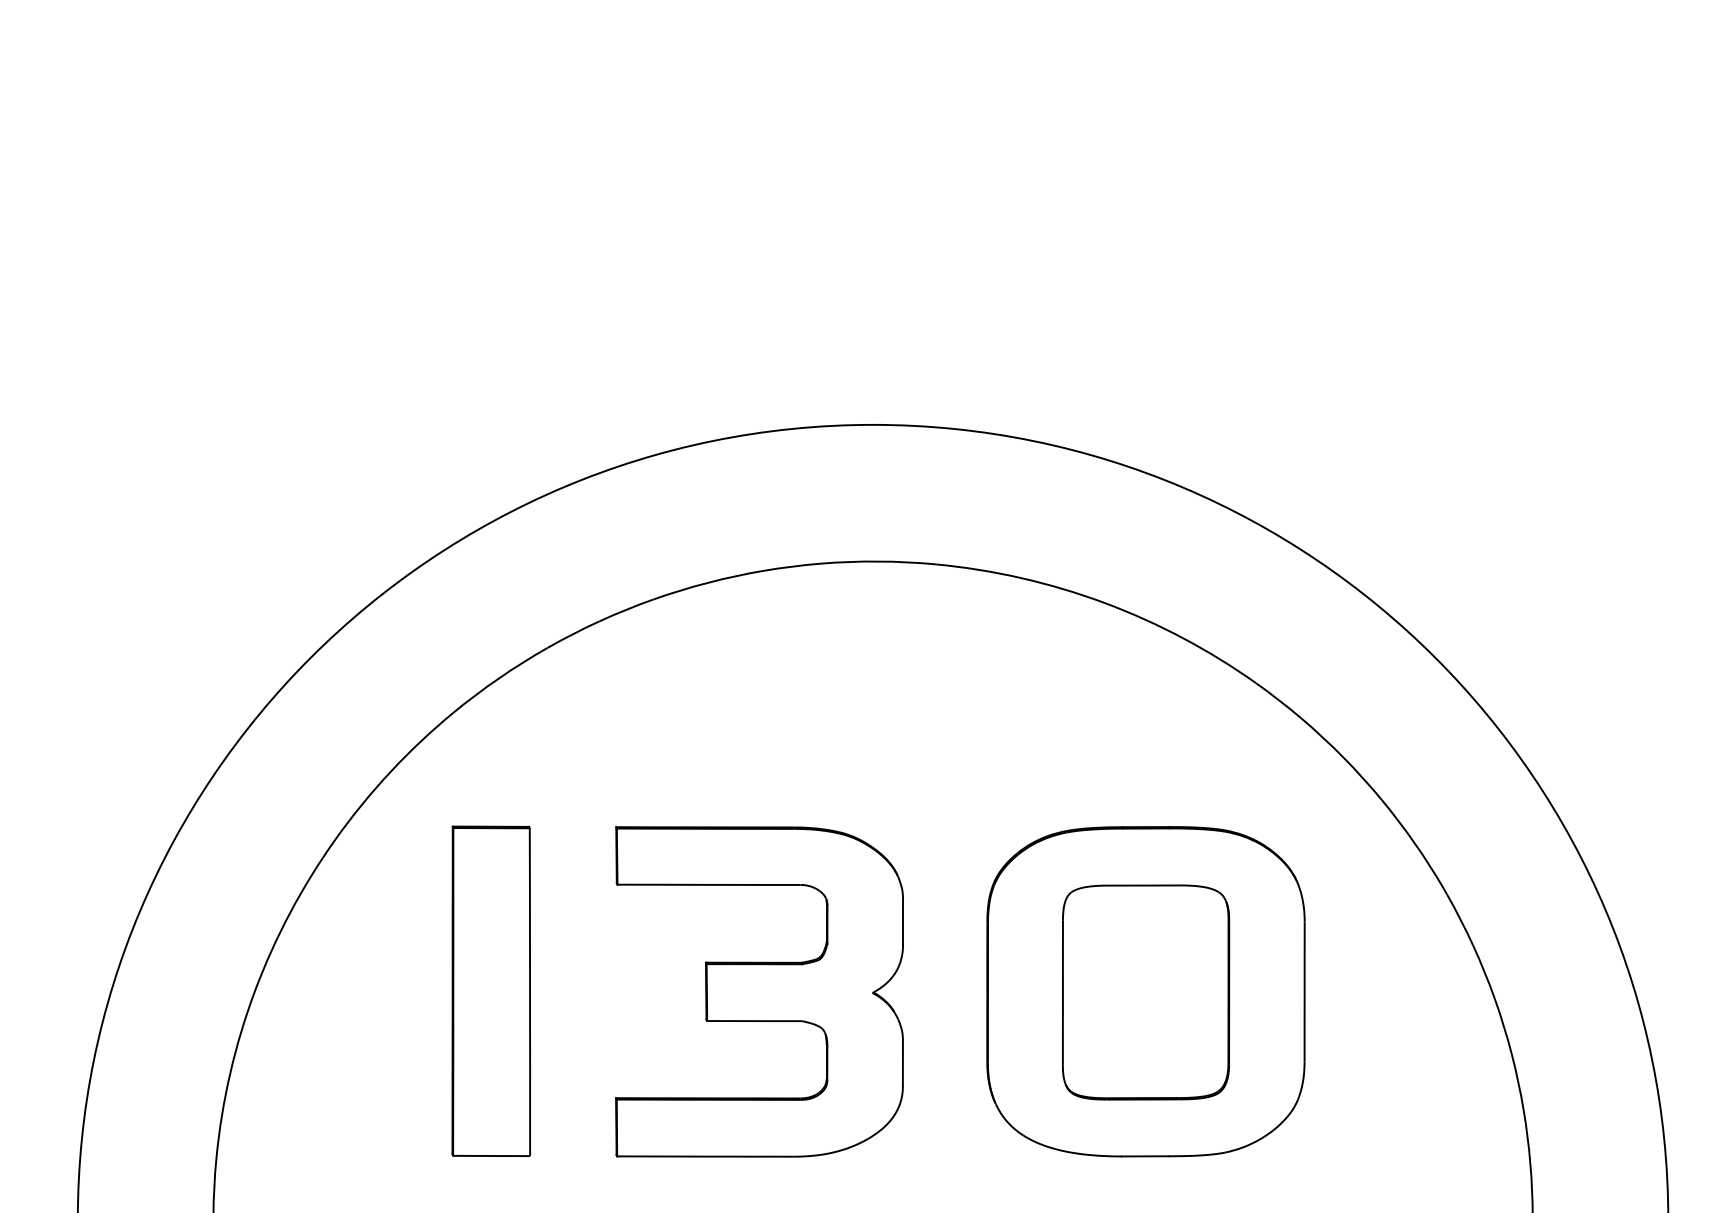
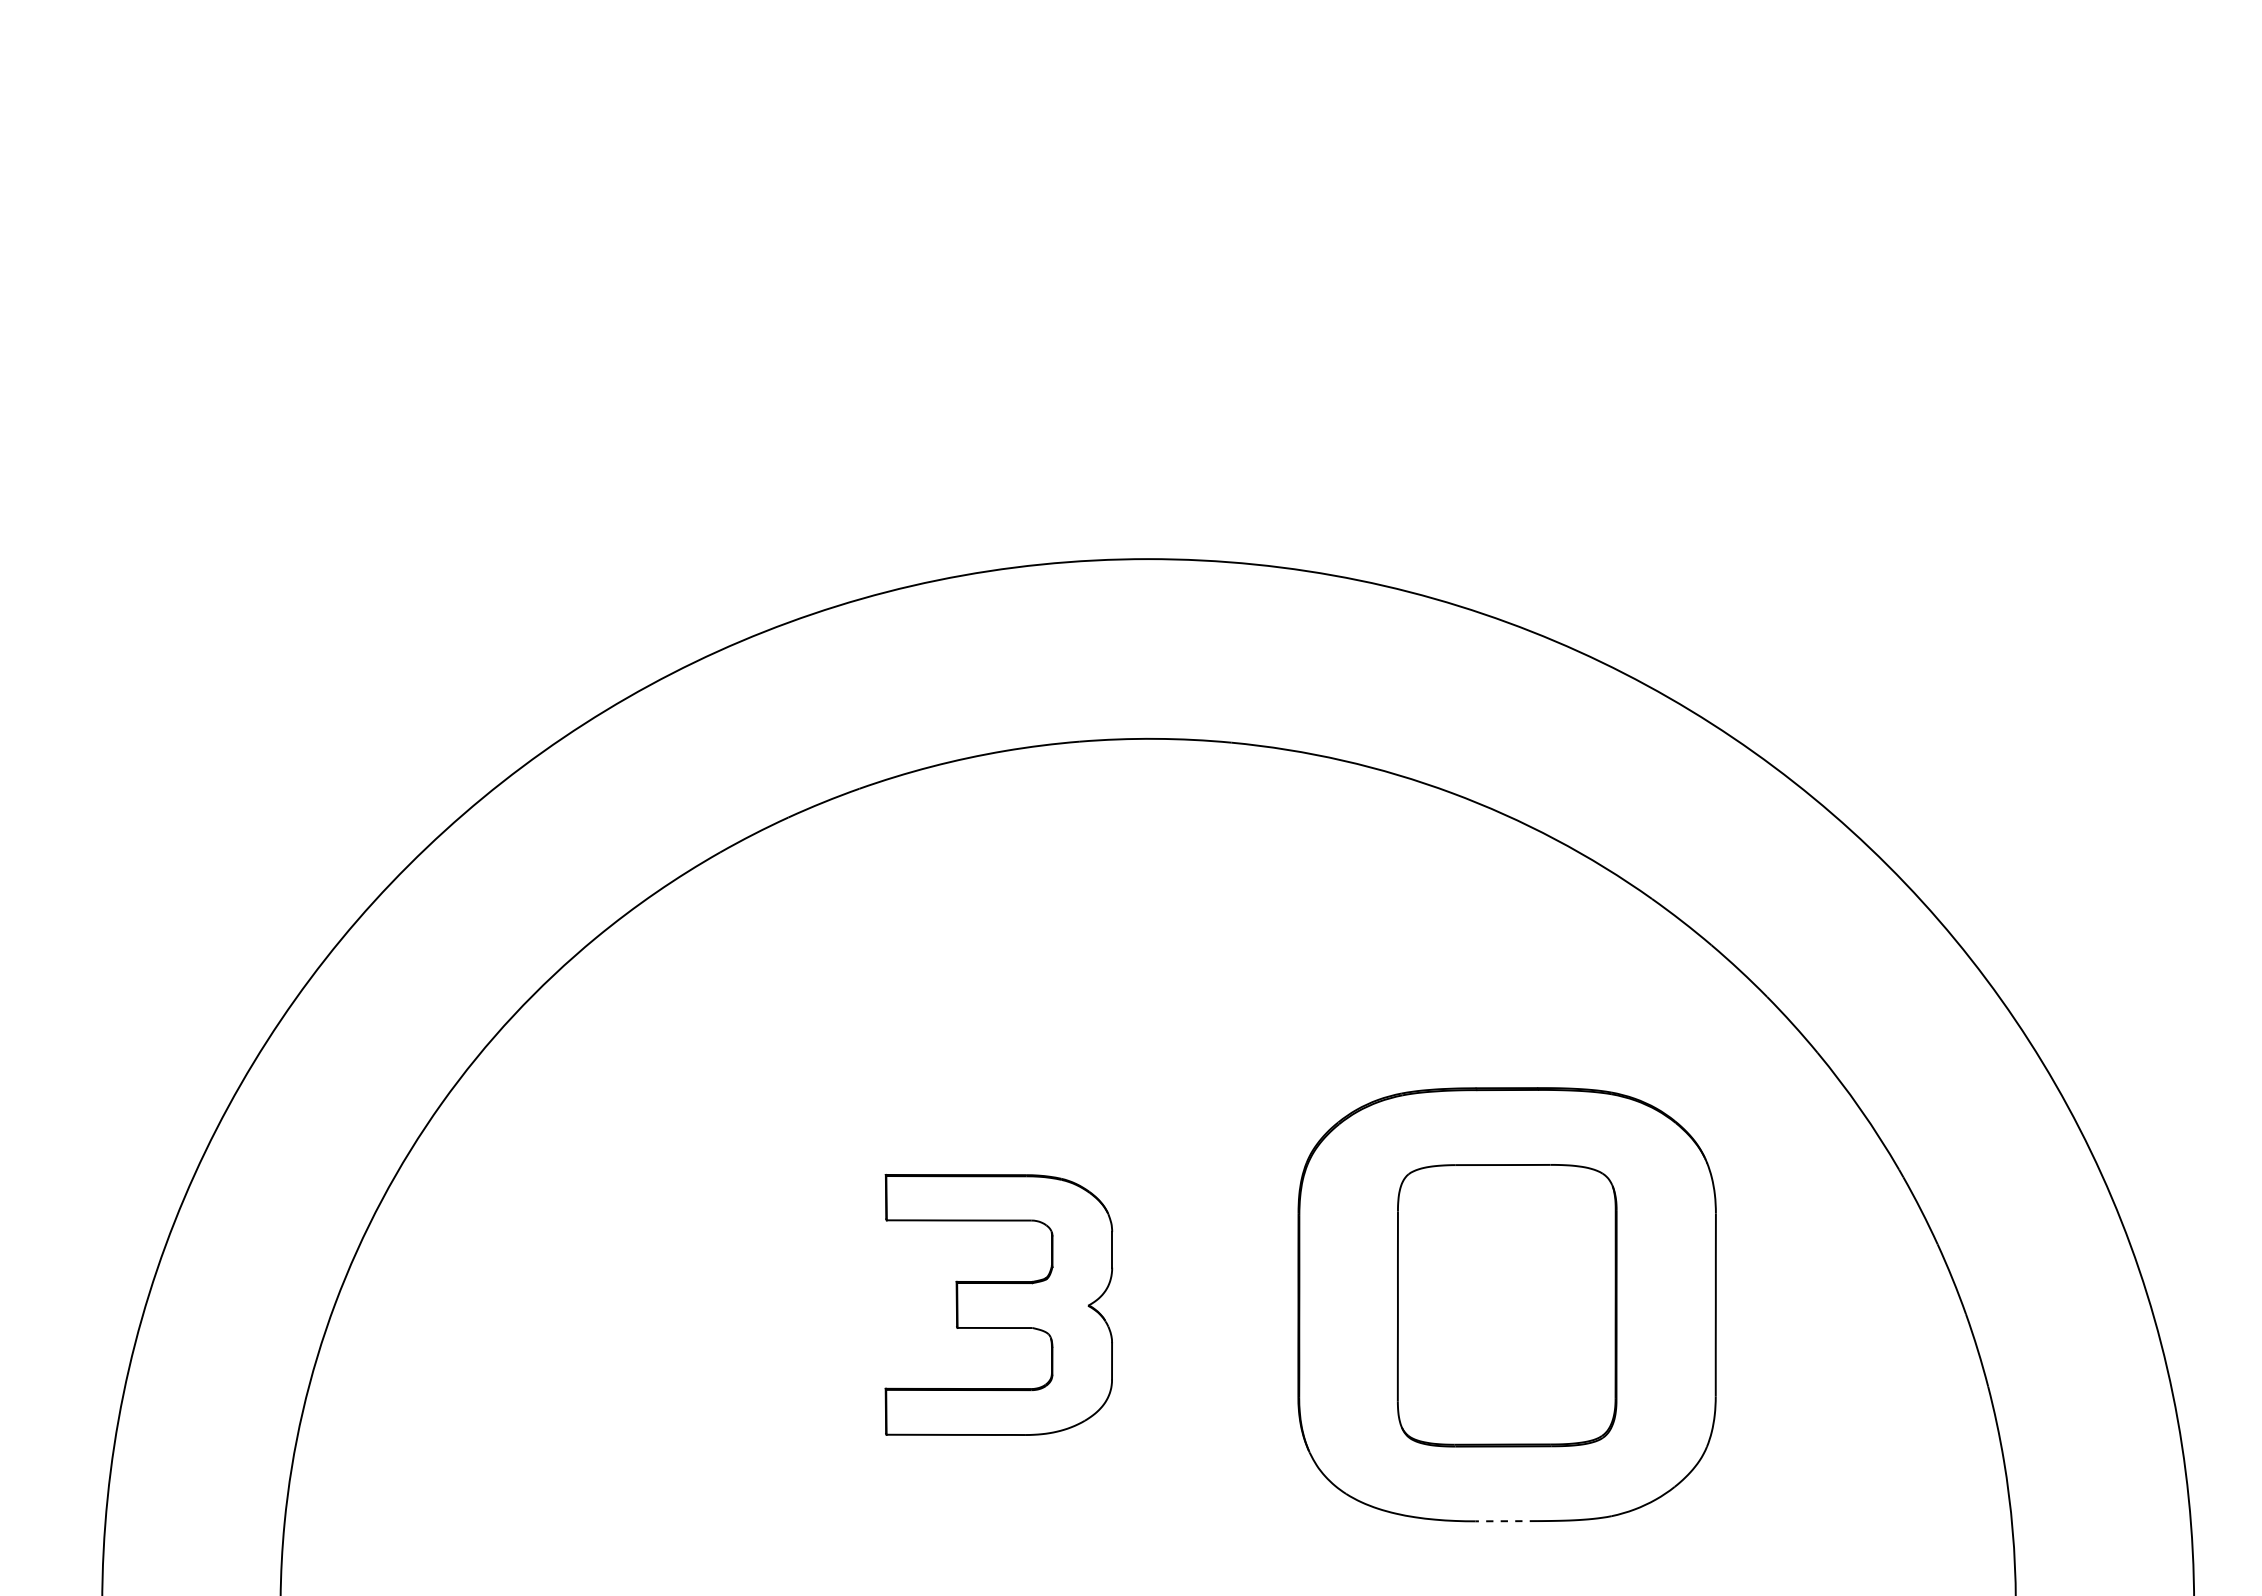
part: (490, 990) -> (645, 1303), removed
part: (759, 991) -> (998, 1304), size x0.6
line: (1145, 1156) -> (1506, 1521), solid -> dashed

